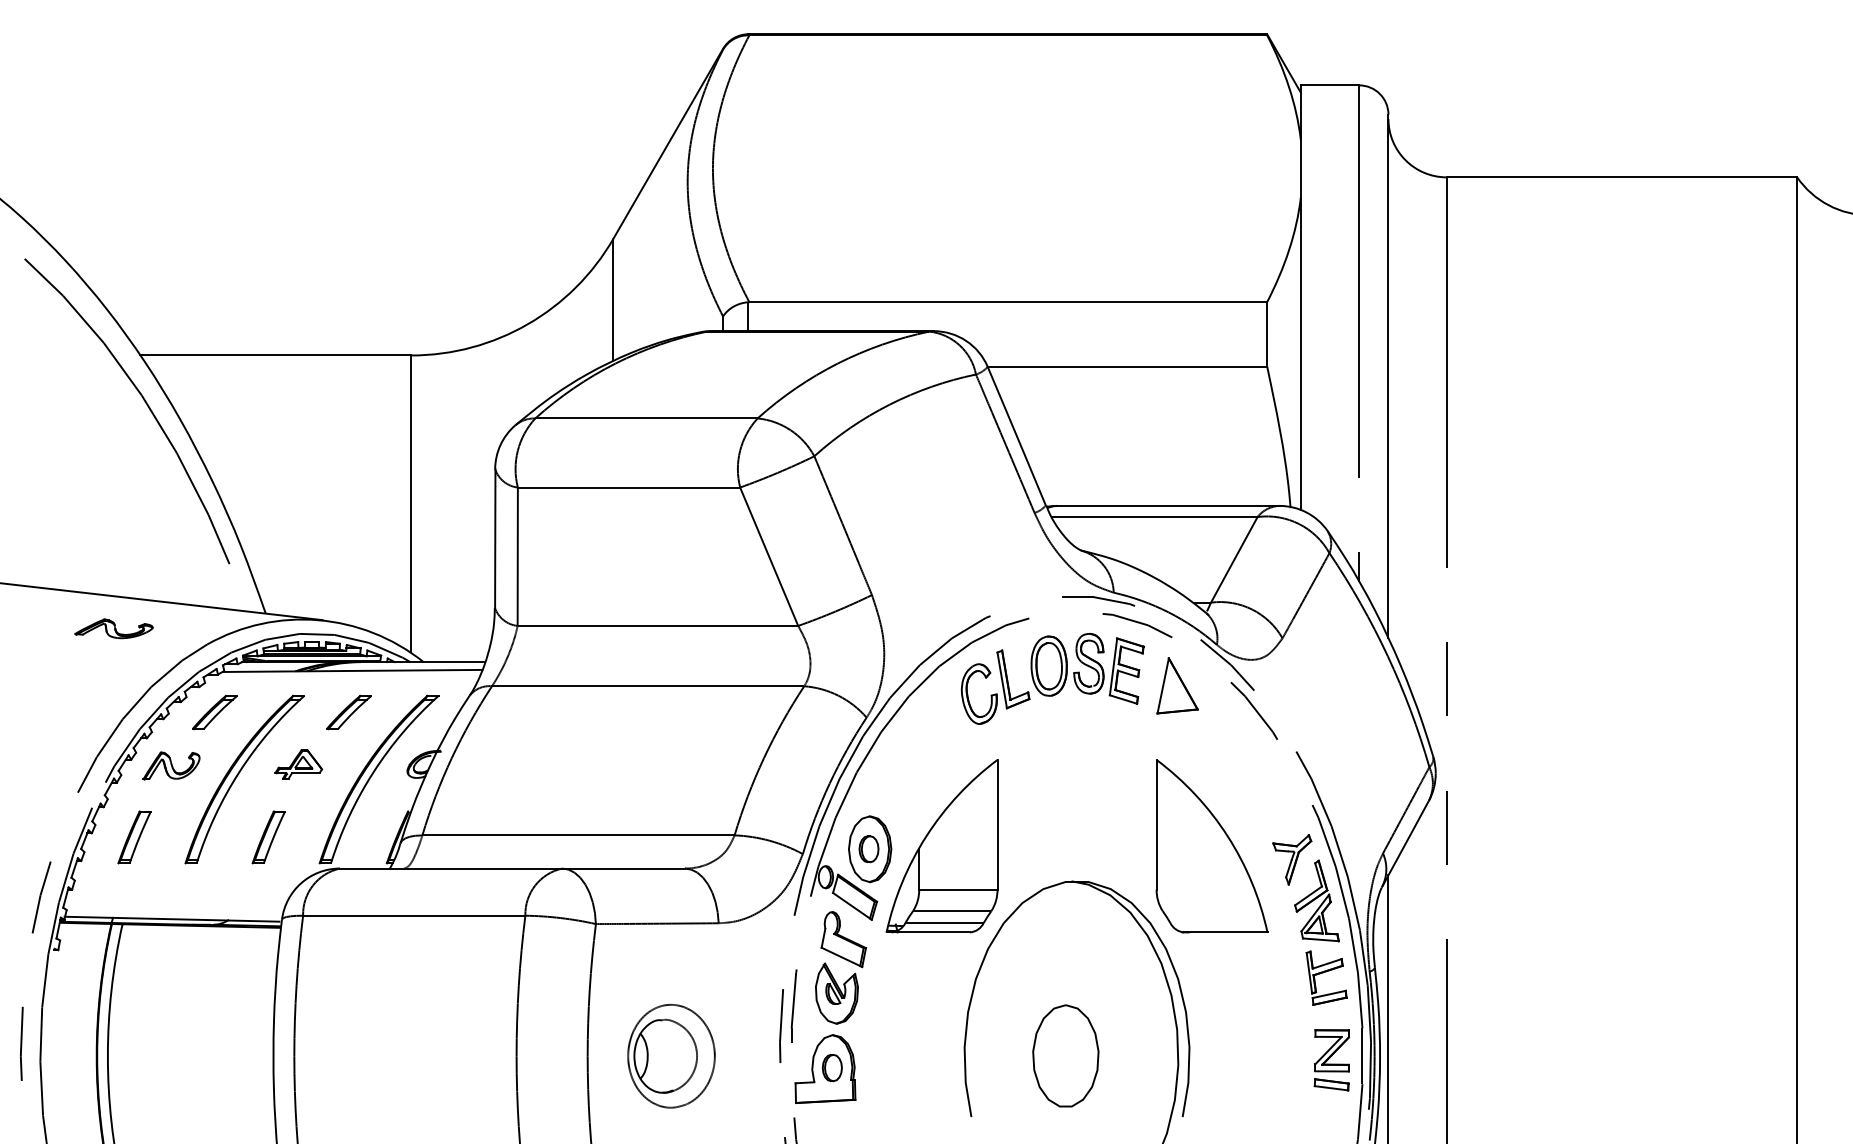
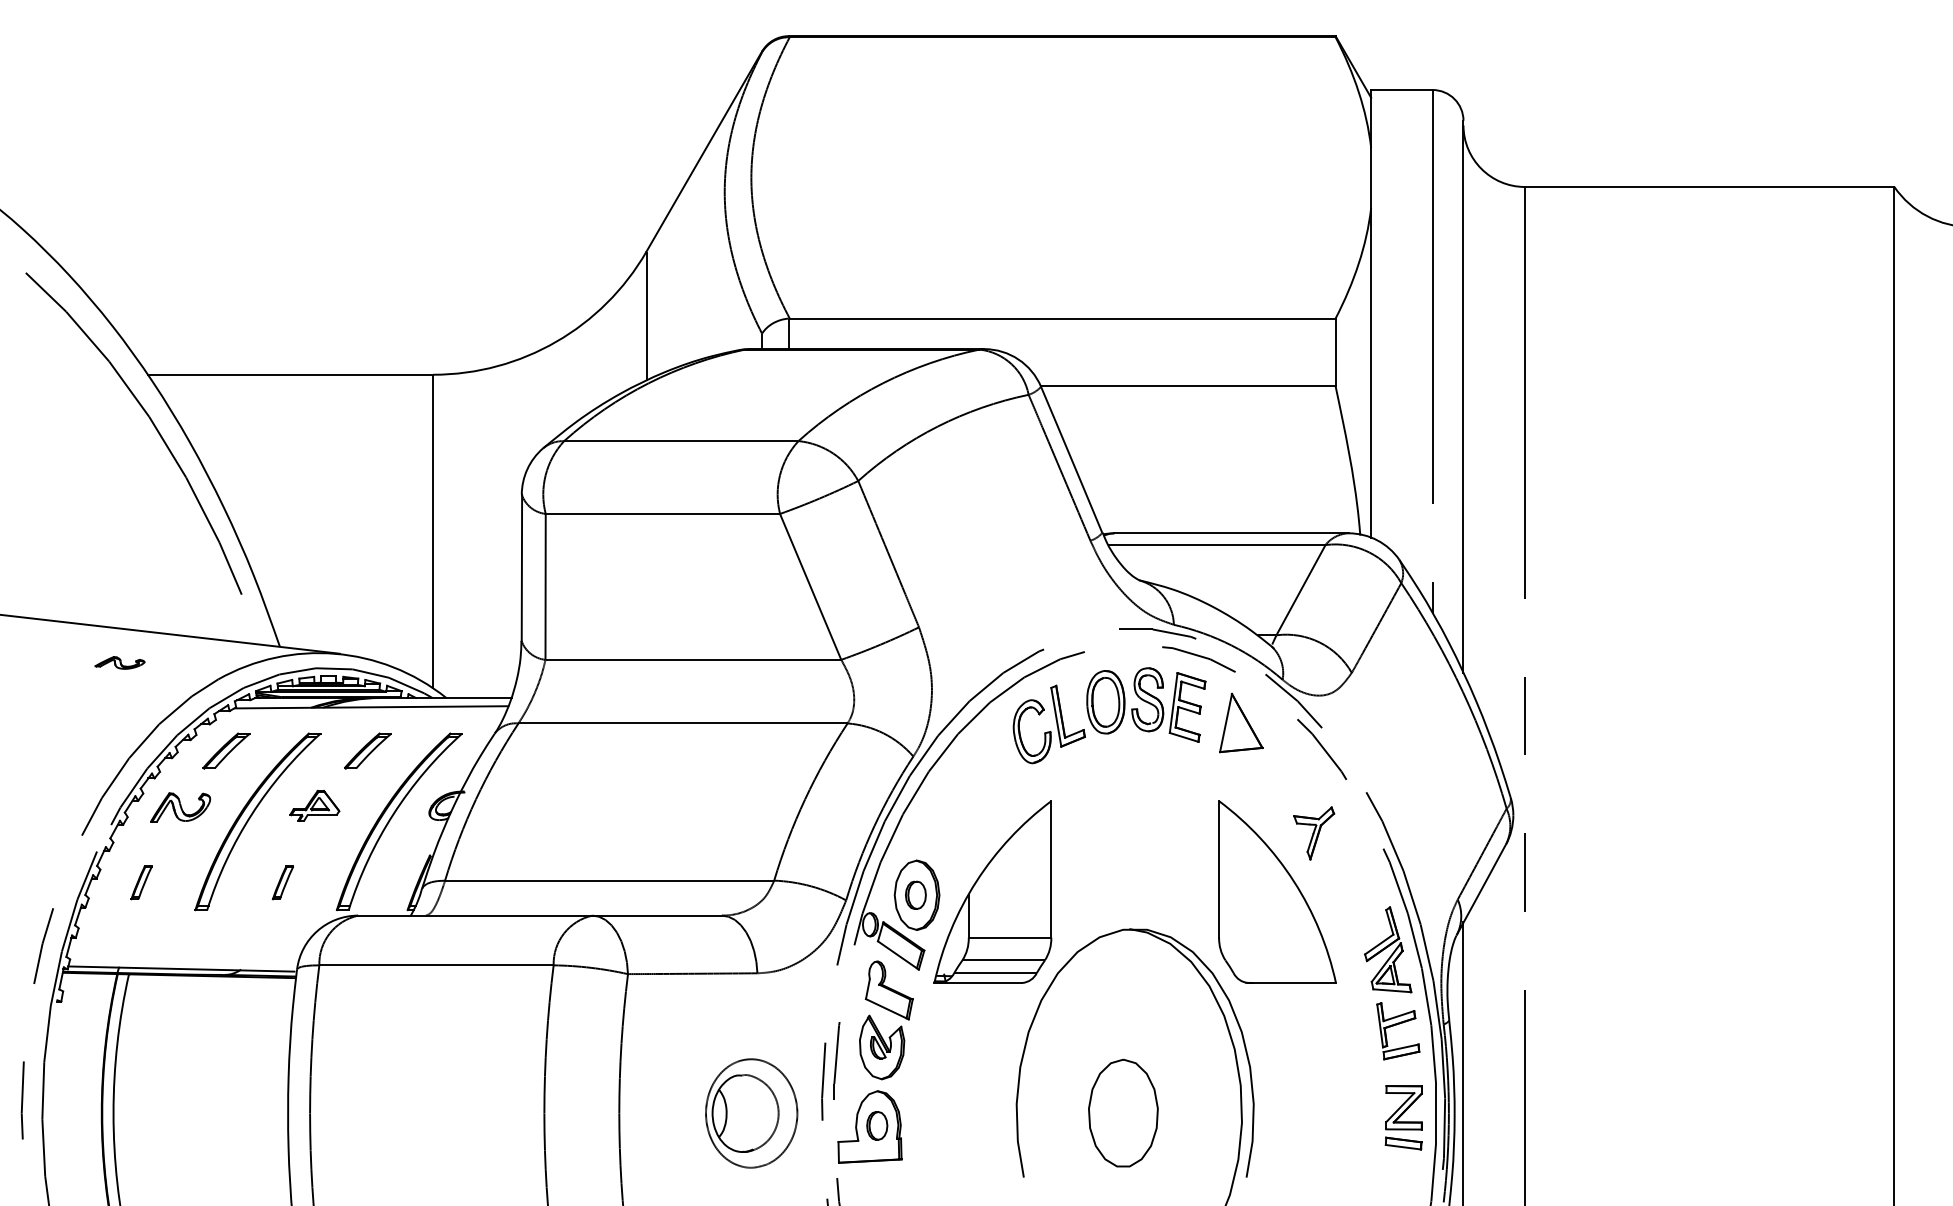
part: (113, 628) -> (119, 662), size x0.6
part: (134, 837) -> (141, 882), size x0.6
part: (268, 837) -> (282, 882), size x0.6
part: (1292, 859) -> (1314, 833), moved
part: (671, 1056) -> (751, 1113), moved

